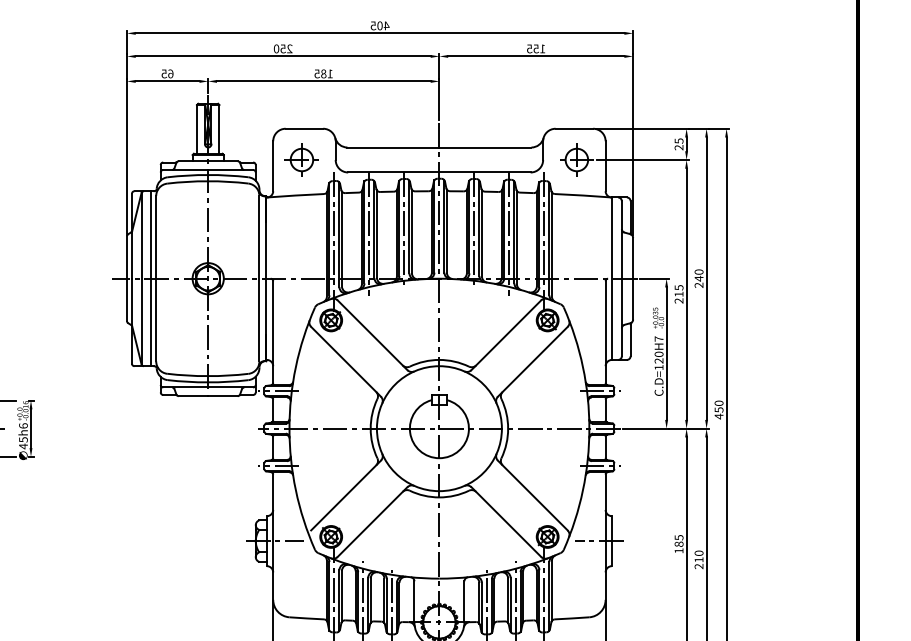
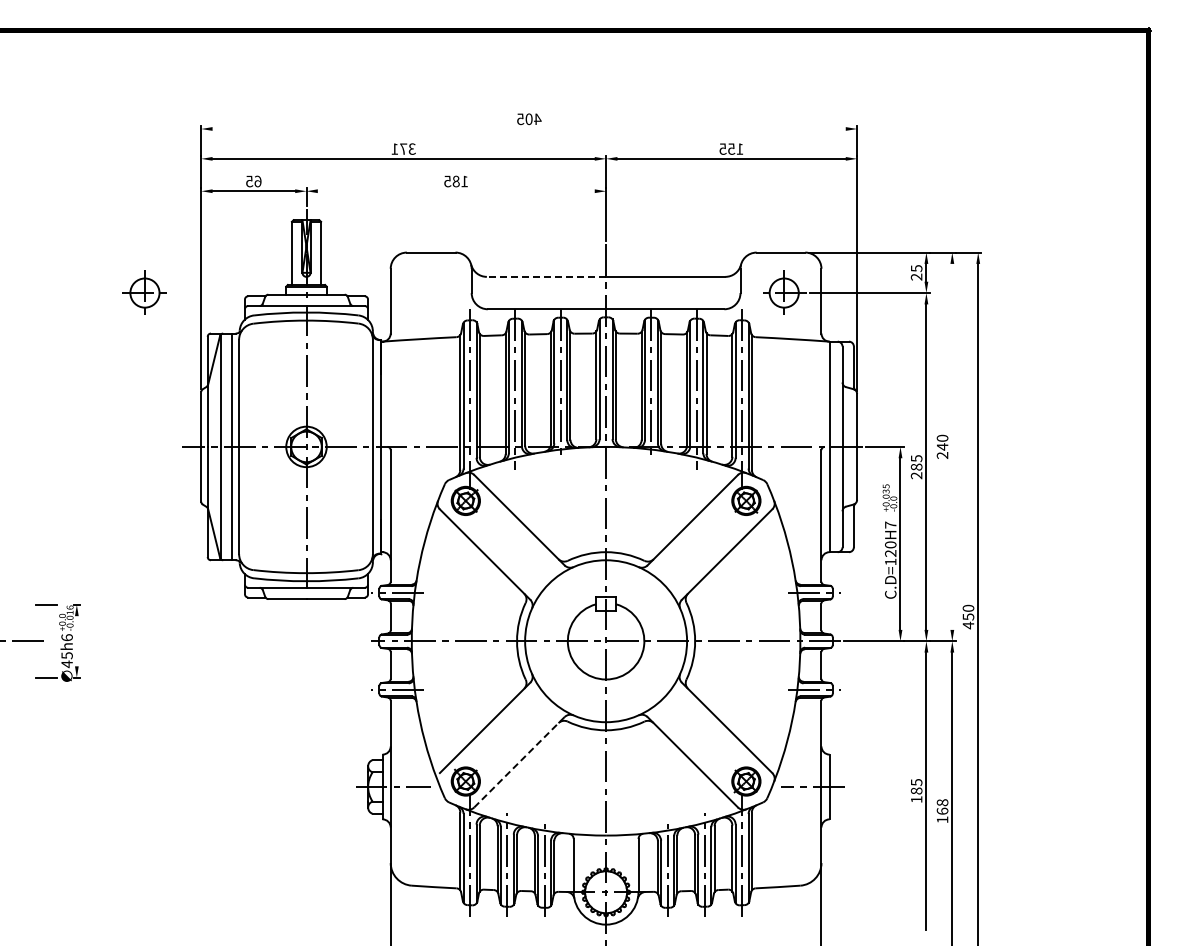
line: (379, 33) -> (528, 129), removed
text: (283, 48) -> (403, 148), 250 -> 371
line: (323, 81) -> (455, 191), removed
line: (393, 147) -> (546, 276), solid -> dashed
part: (301, 159) -> (144, 292), moved
line: (706, 278) -> (952, 446), removed
text: (678, 293) -> (916, 466), 215 -> 285
line: (30, 428) -> (76, 641), removed
line: (372, 522) -> (519, 762), solid -> dashed
text: (699, 560) -> (942, 811), 210 -> 168

